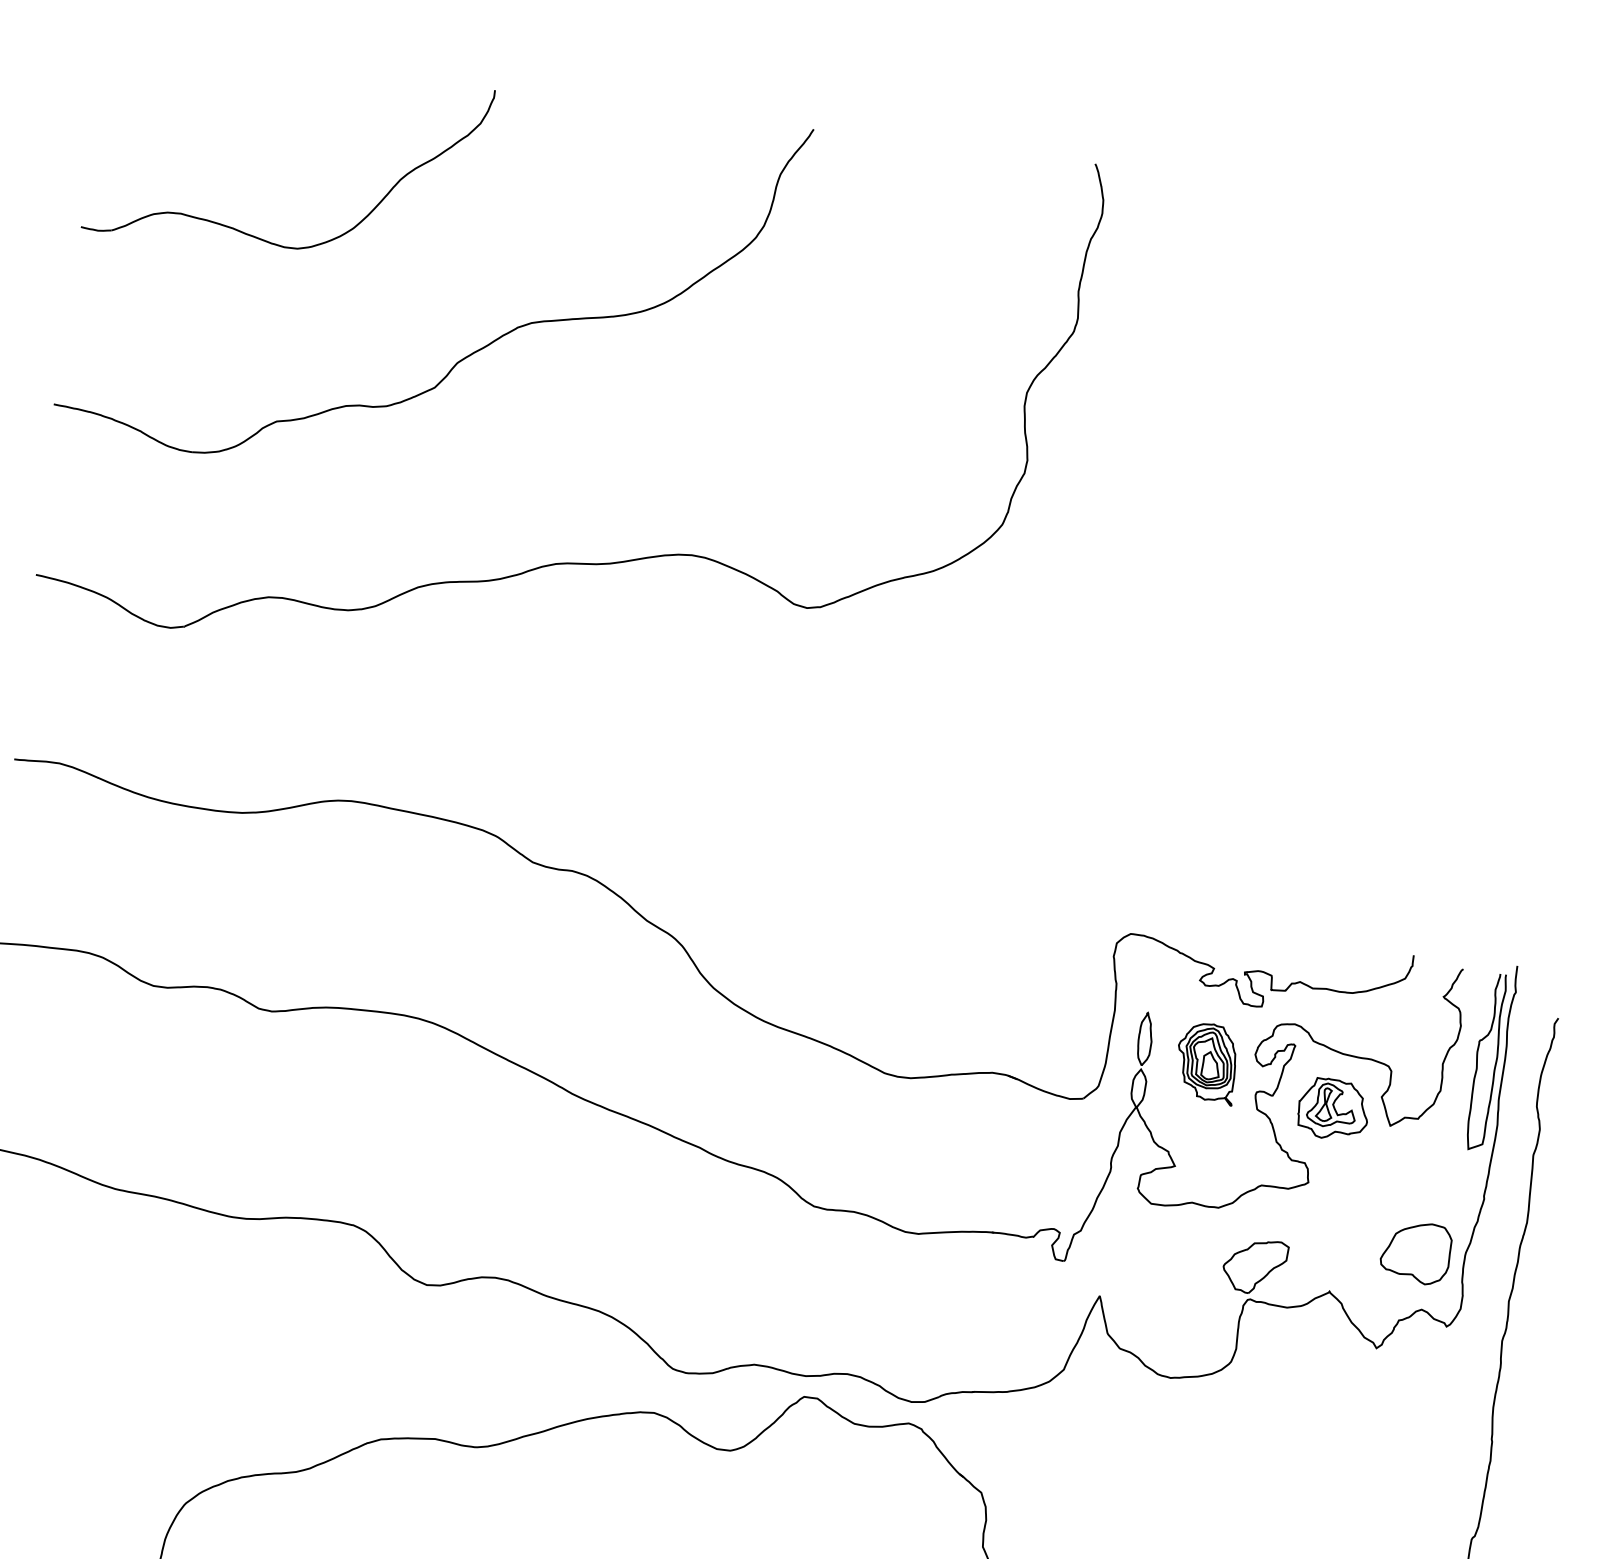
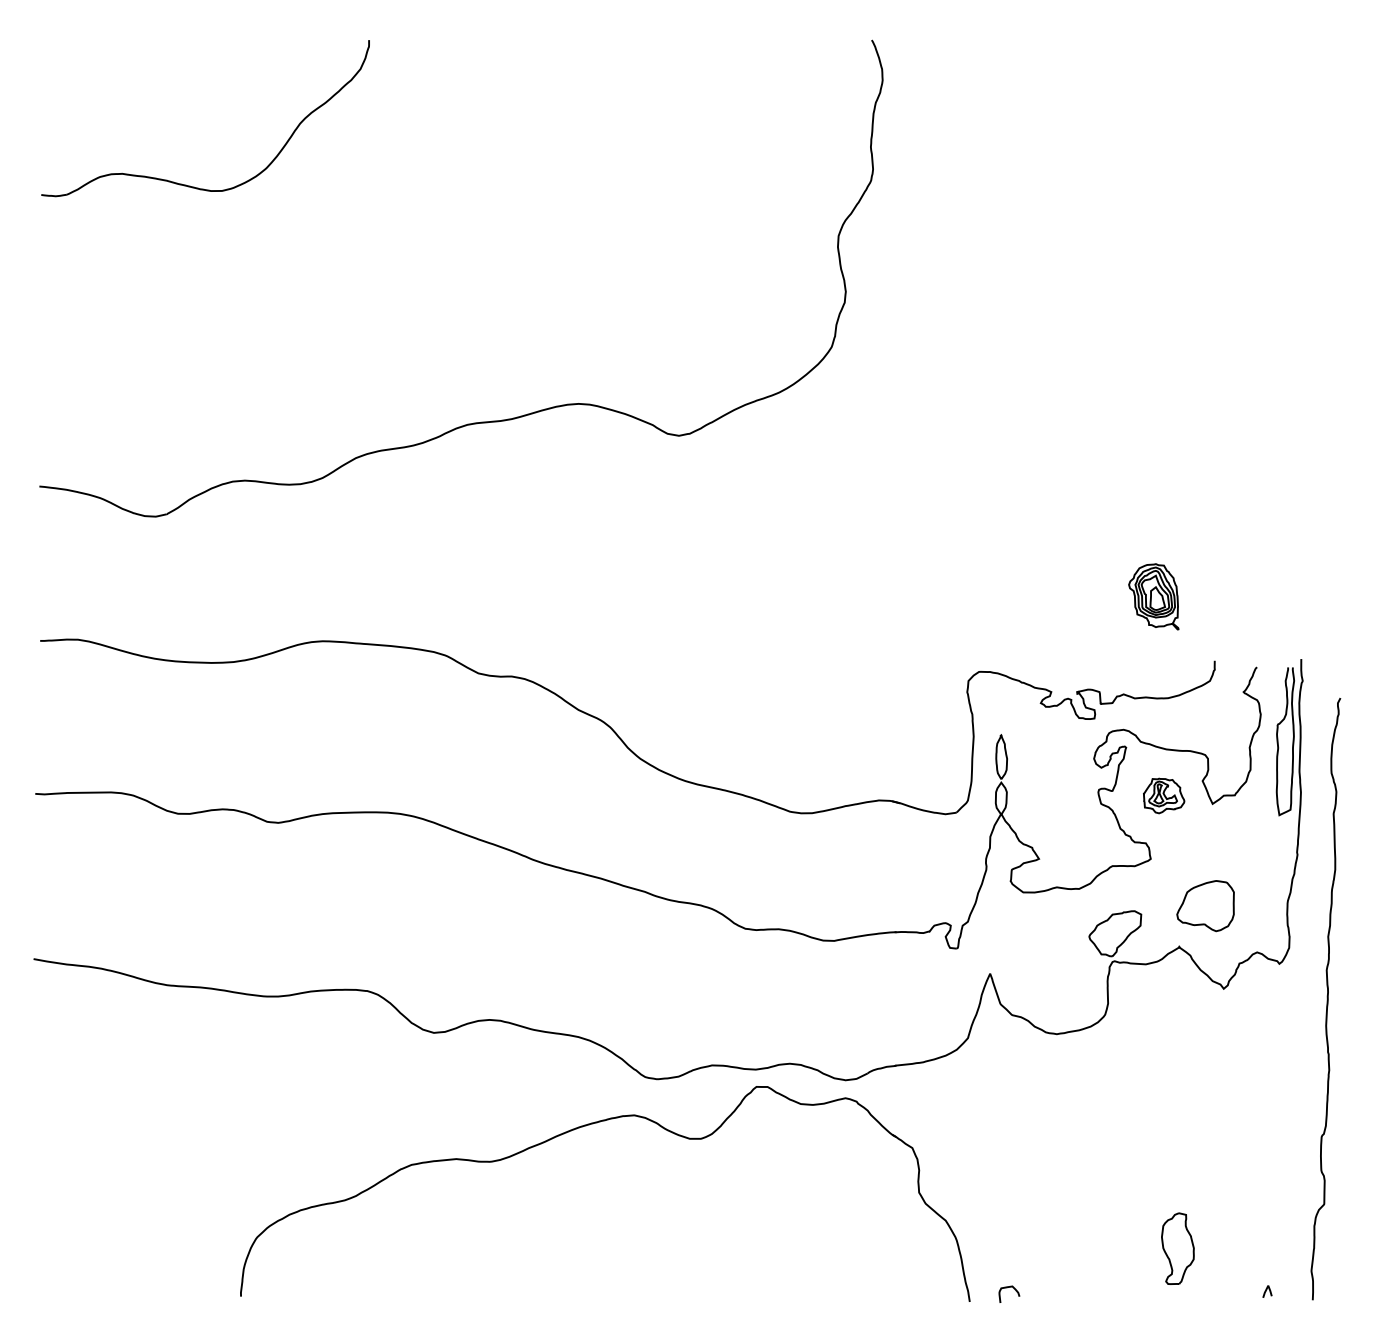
part: (474, 351) -> (378, 257), removed
part: (1206, 1062) -> (1153, 596), moved
part: (1332, 1108) -> (1163, 795), size x0.7
part: (1415, 1253) -> (1205, 906), moved

